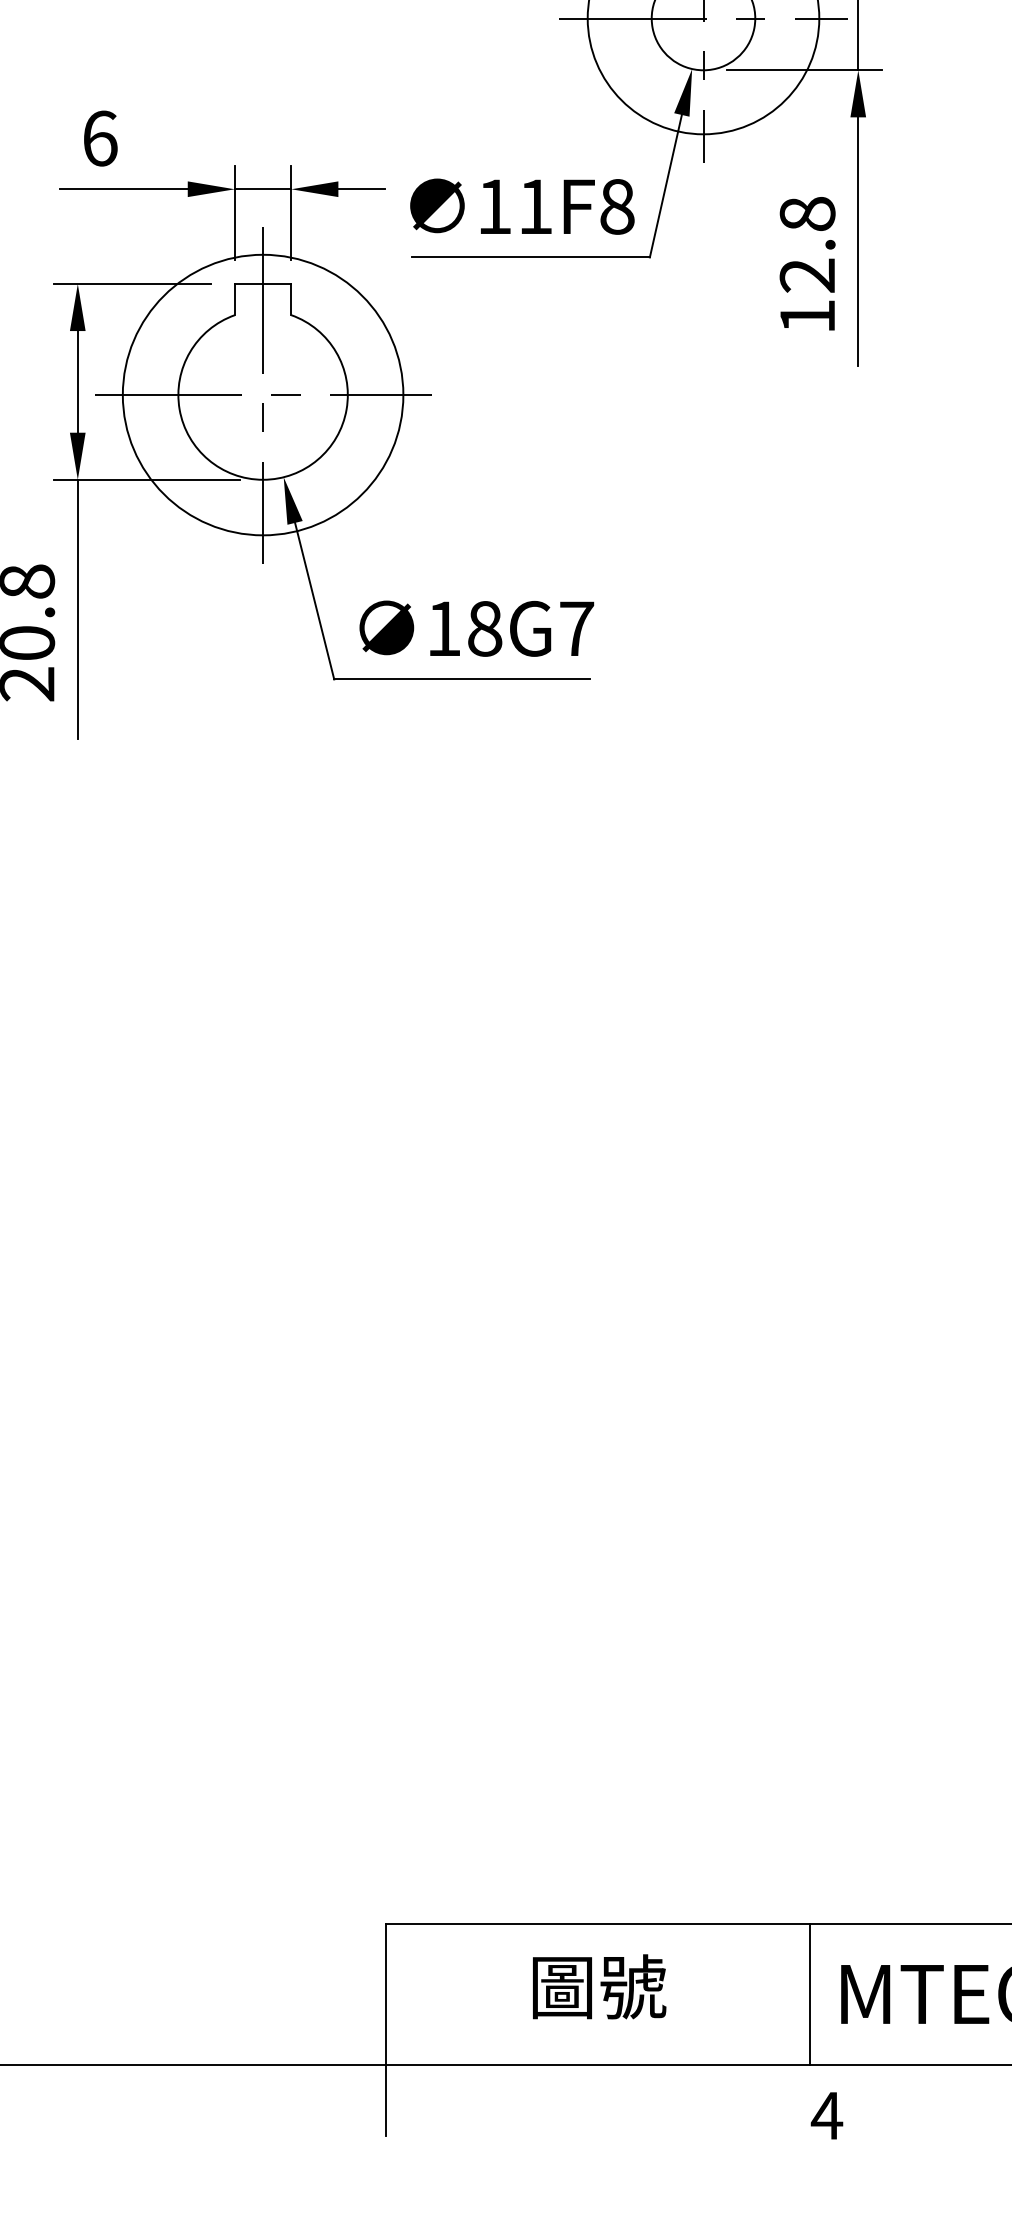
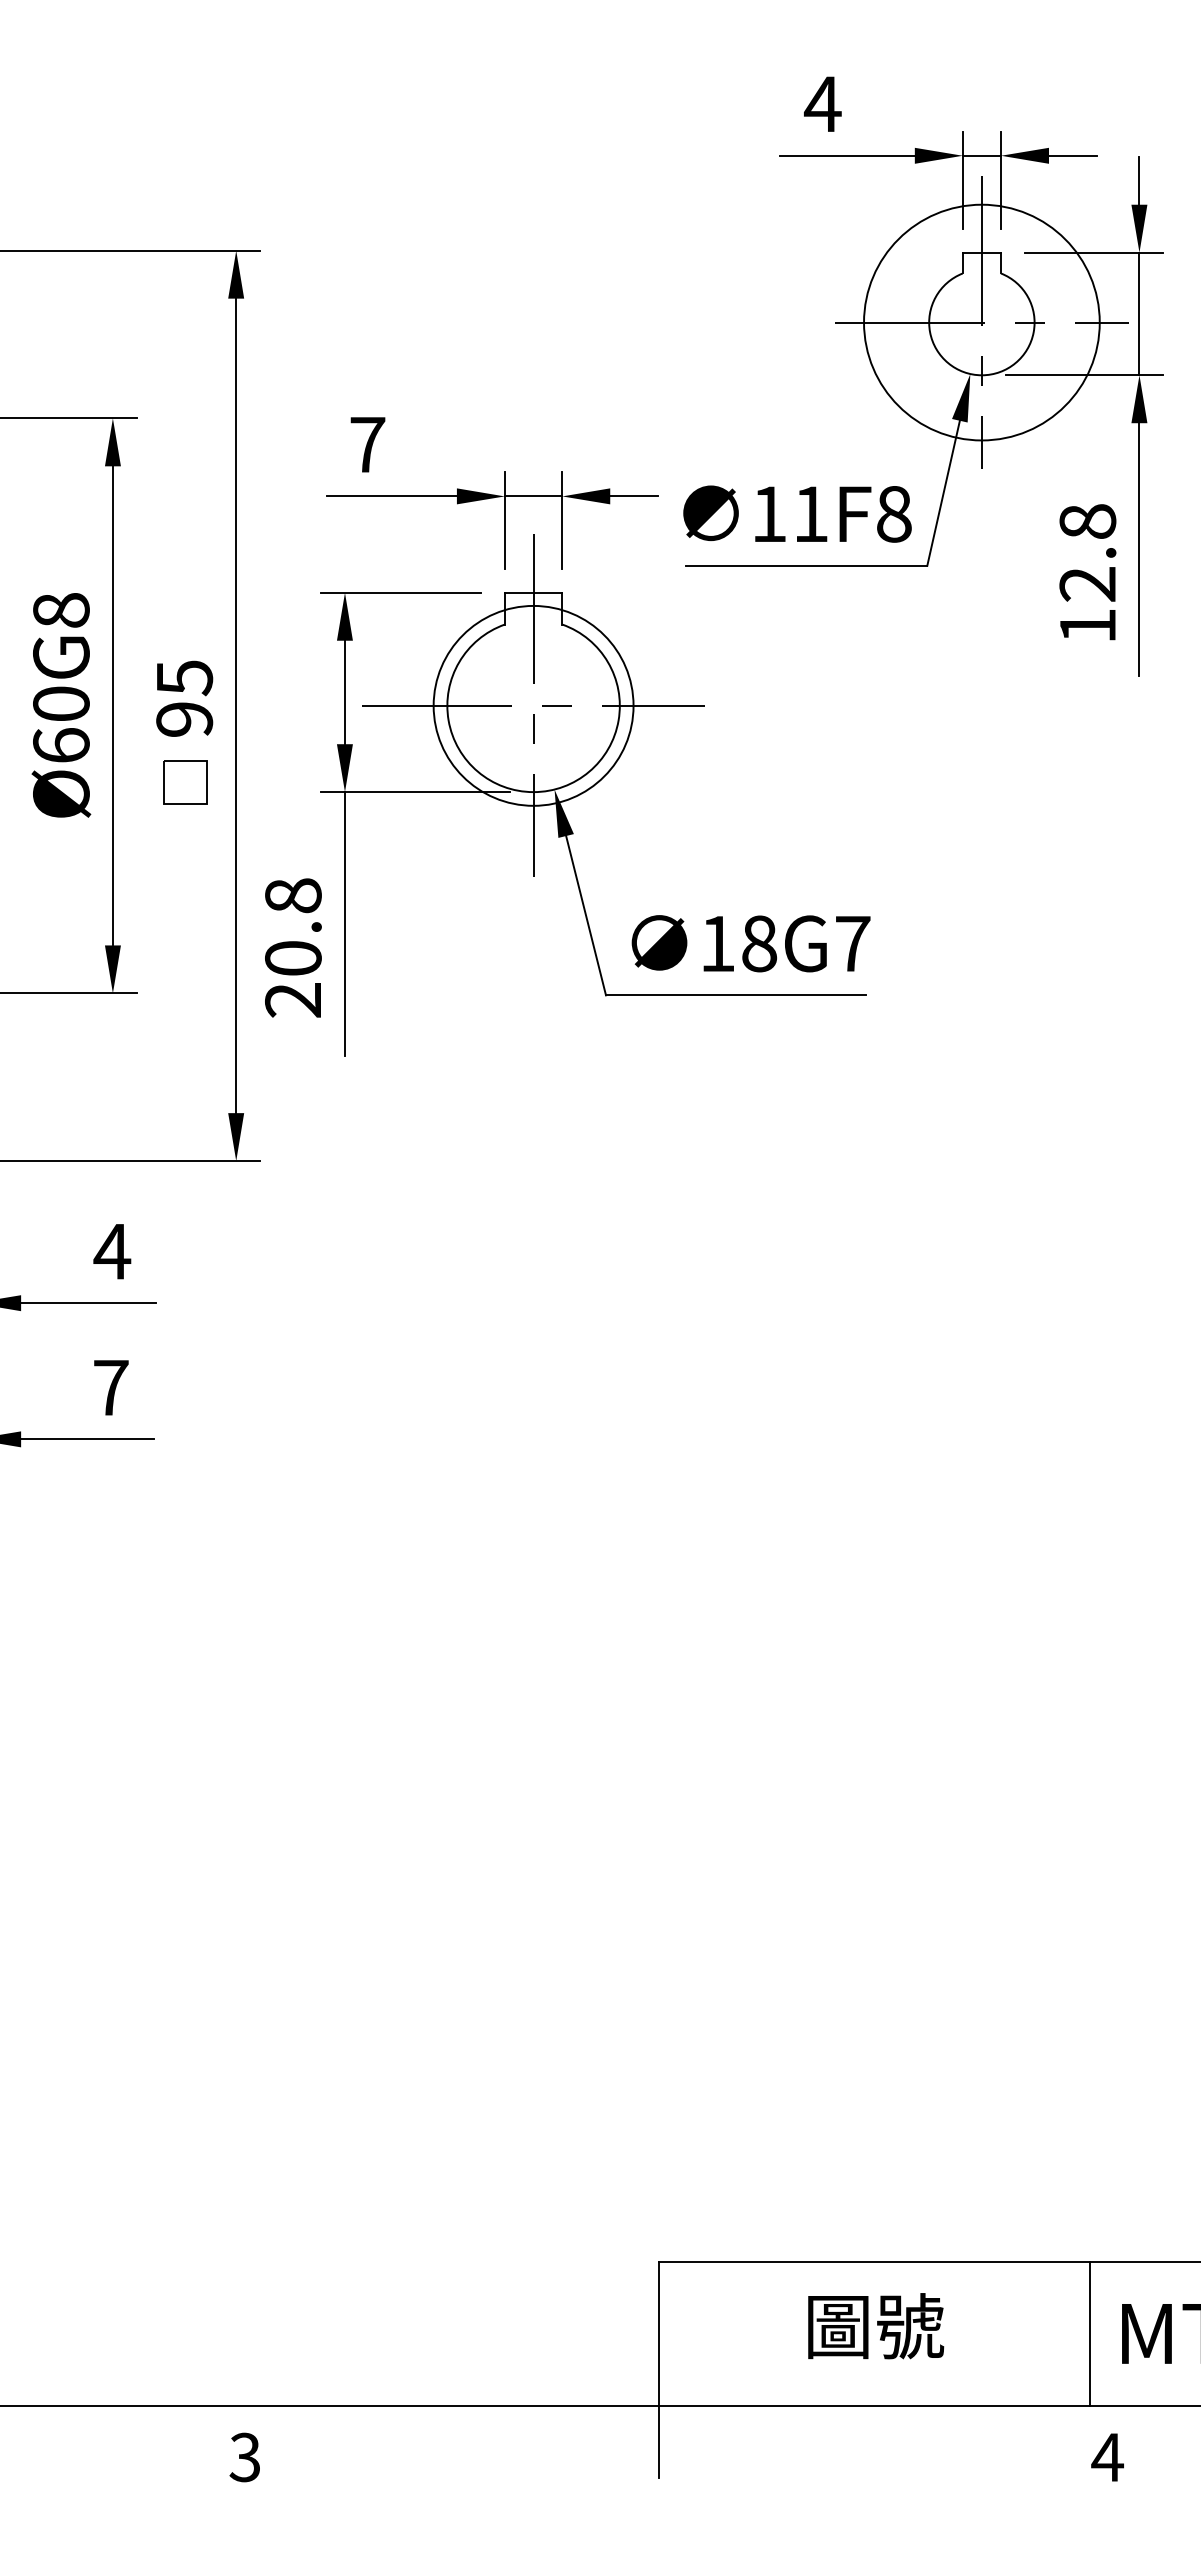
text: (99, 138) -> (367, 444), 6 -> 7
circle: (263, 394) -> (533, 705), size x0.7

